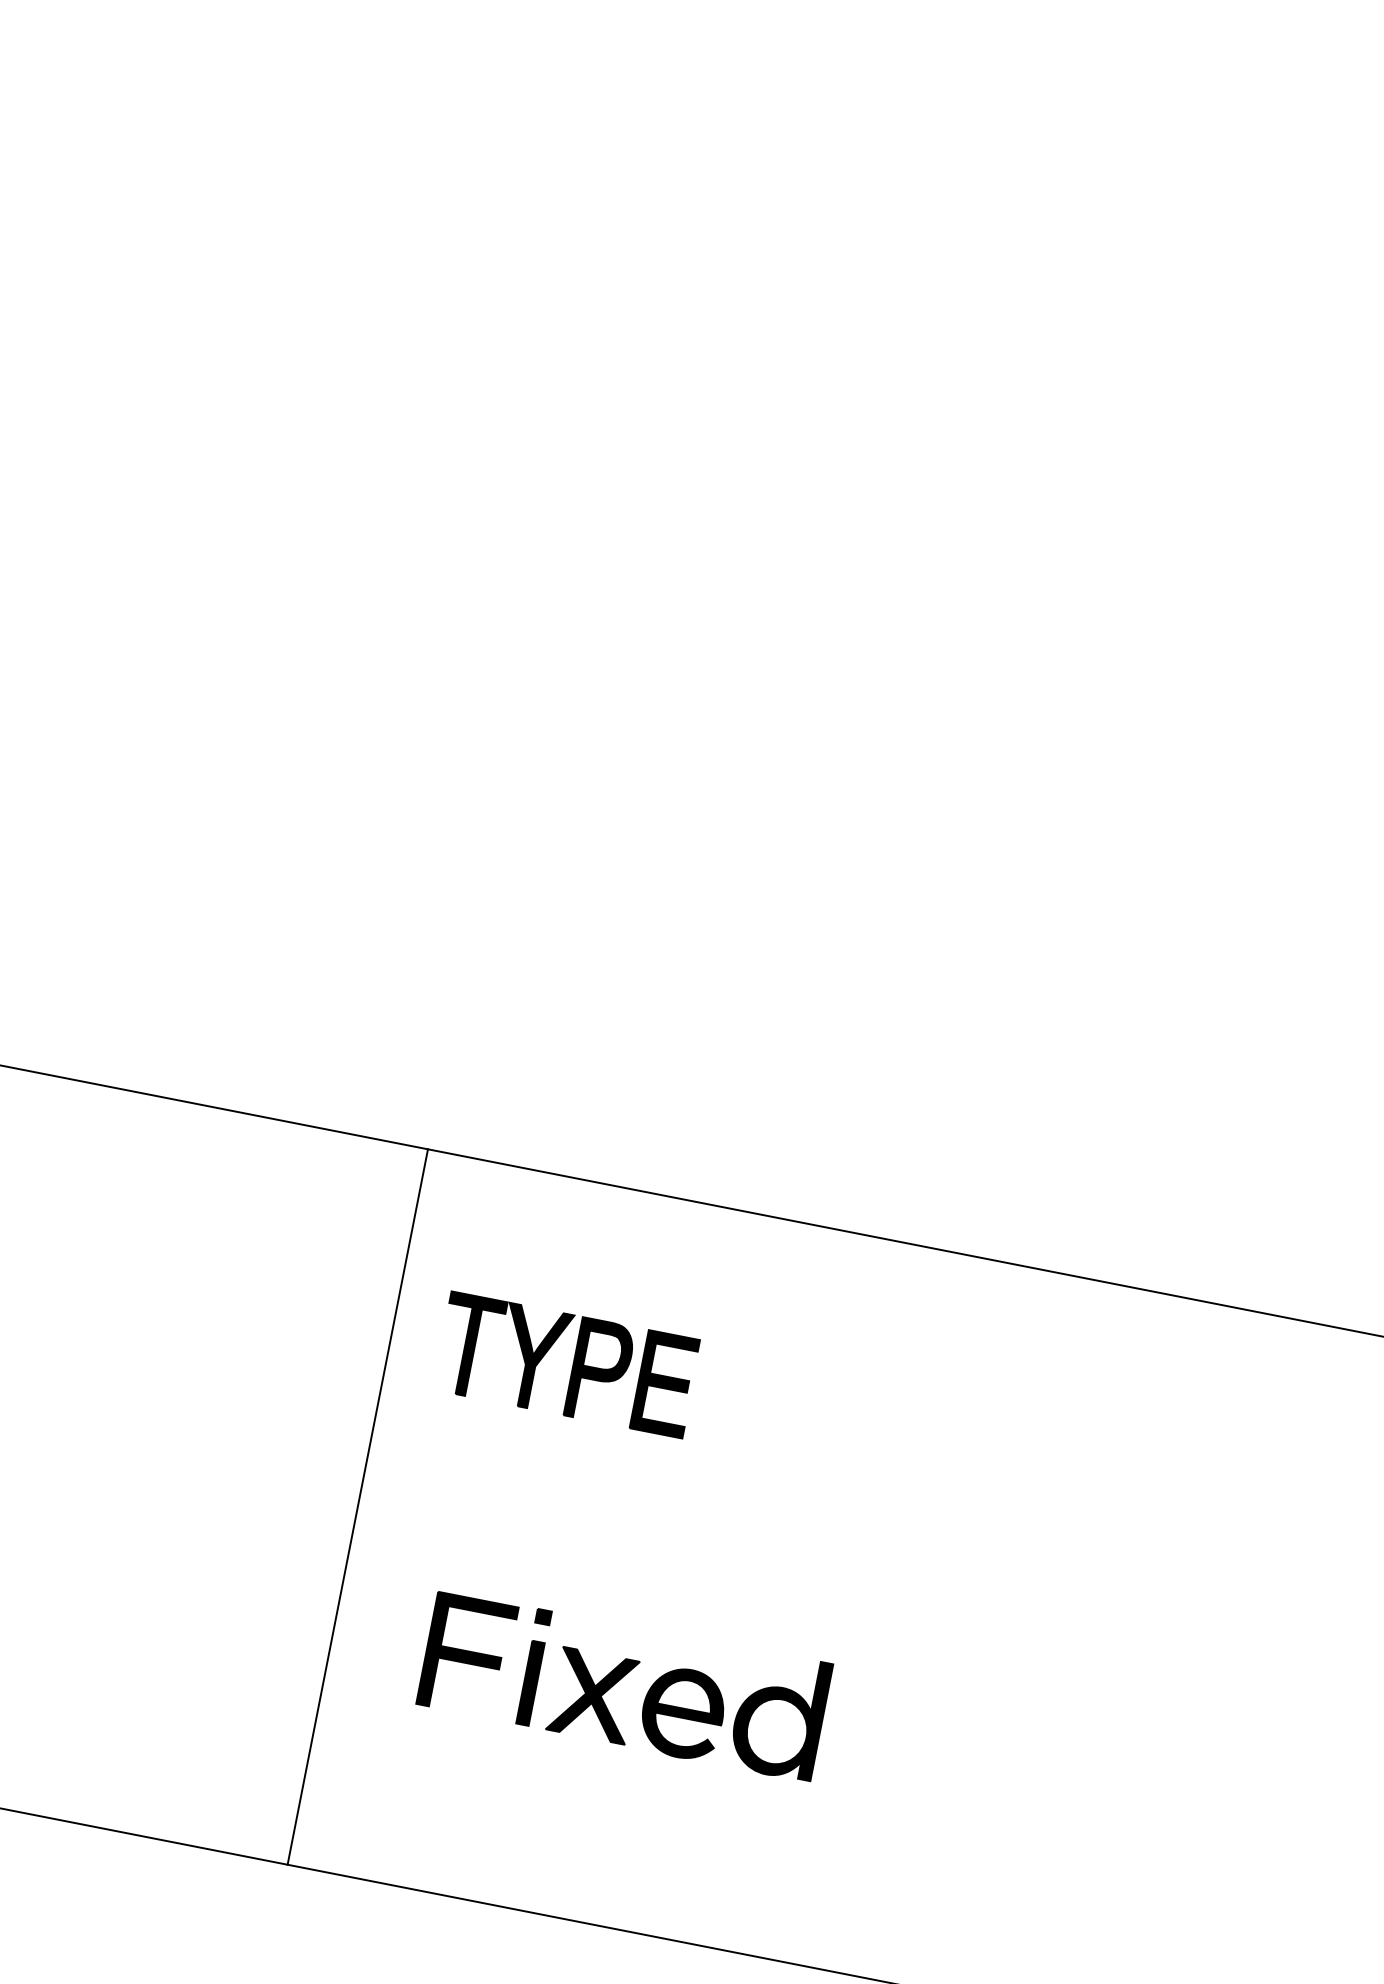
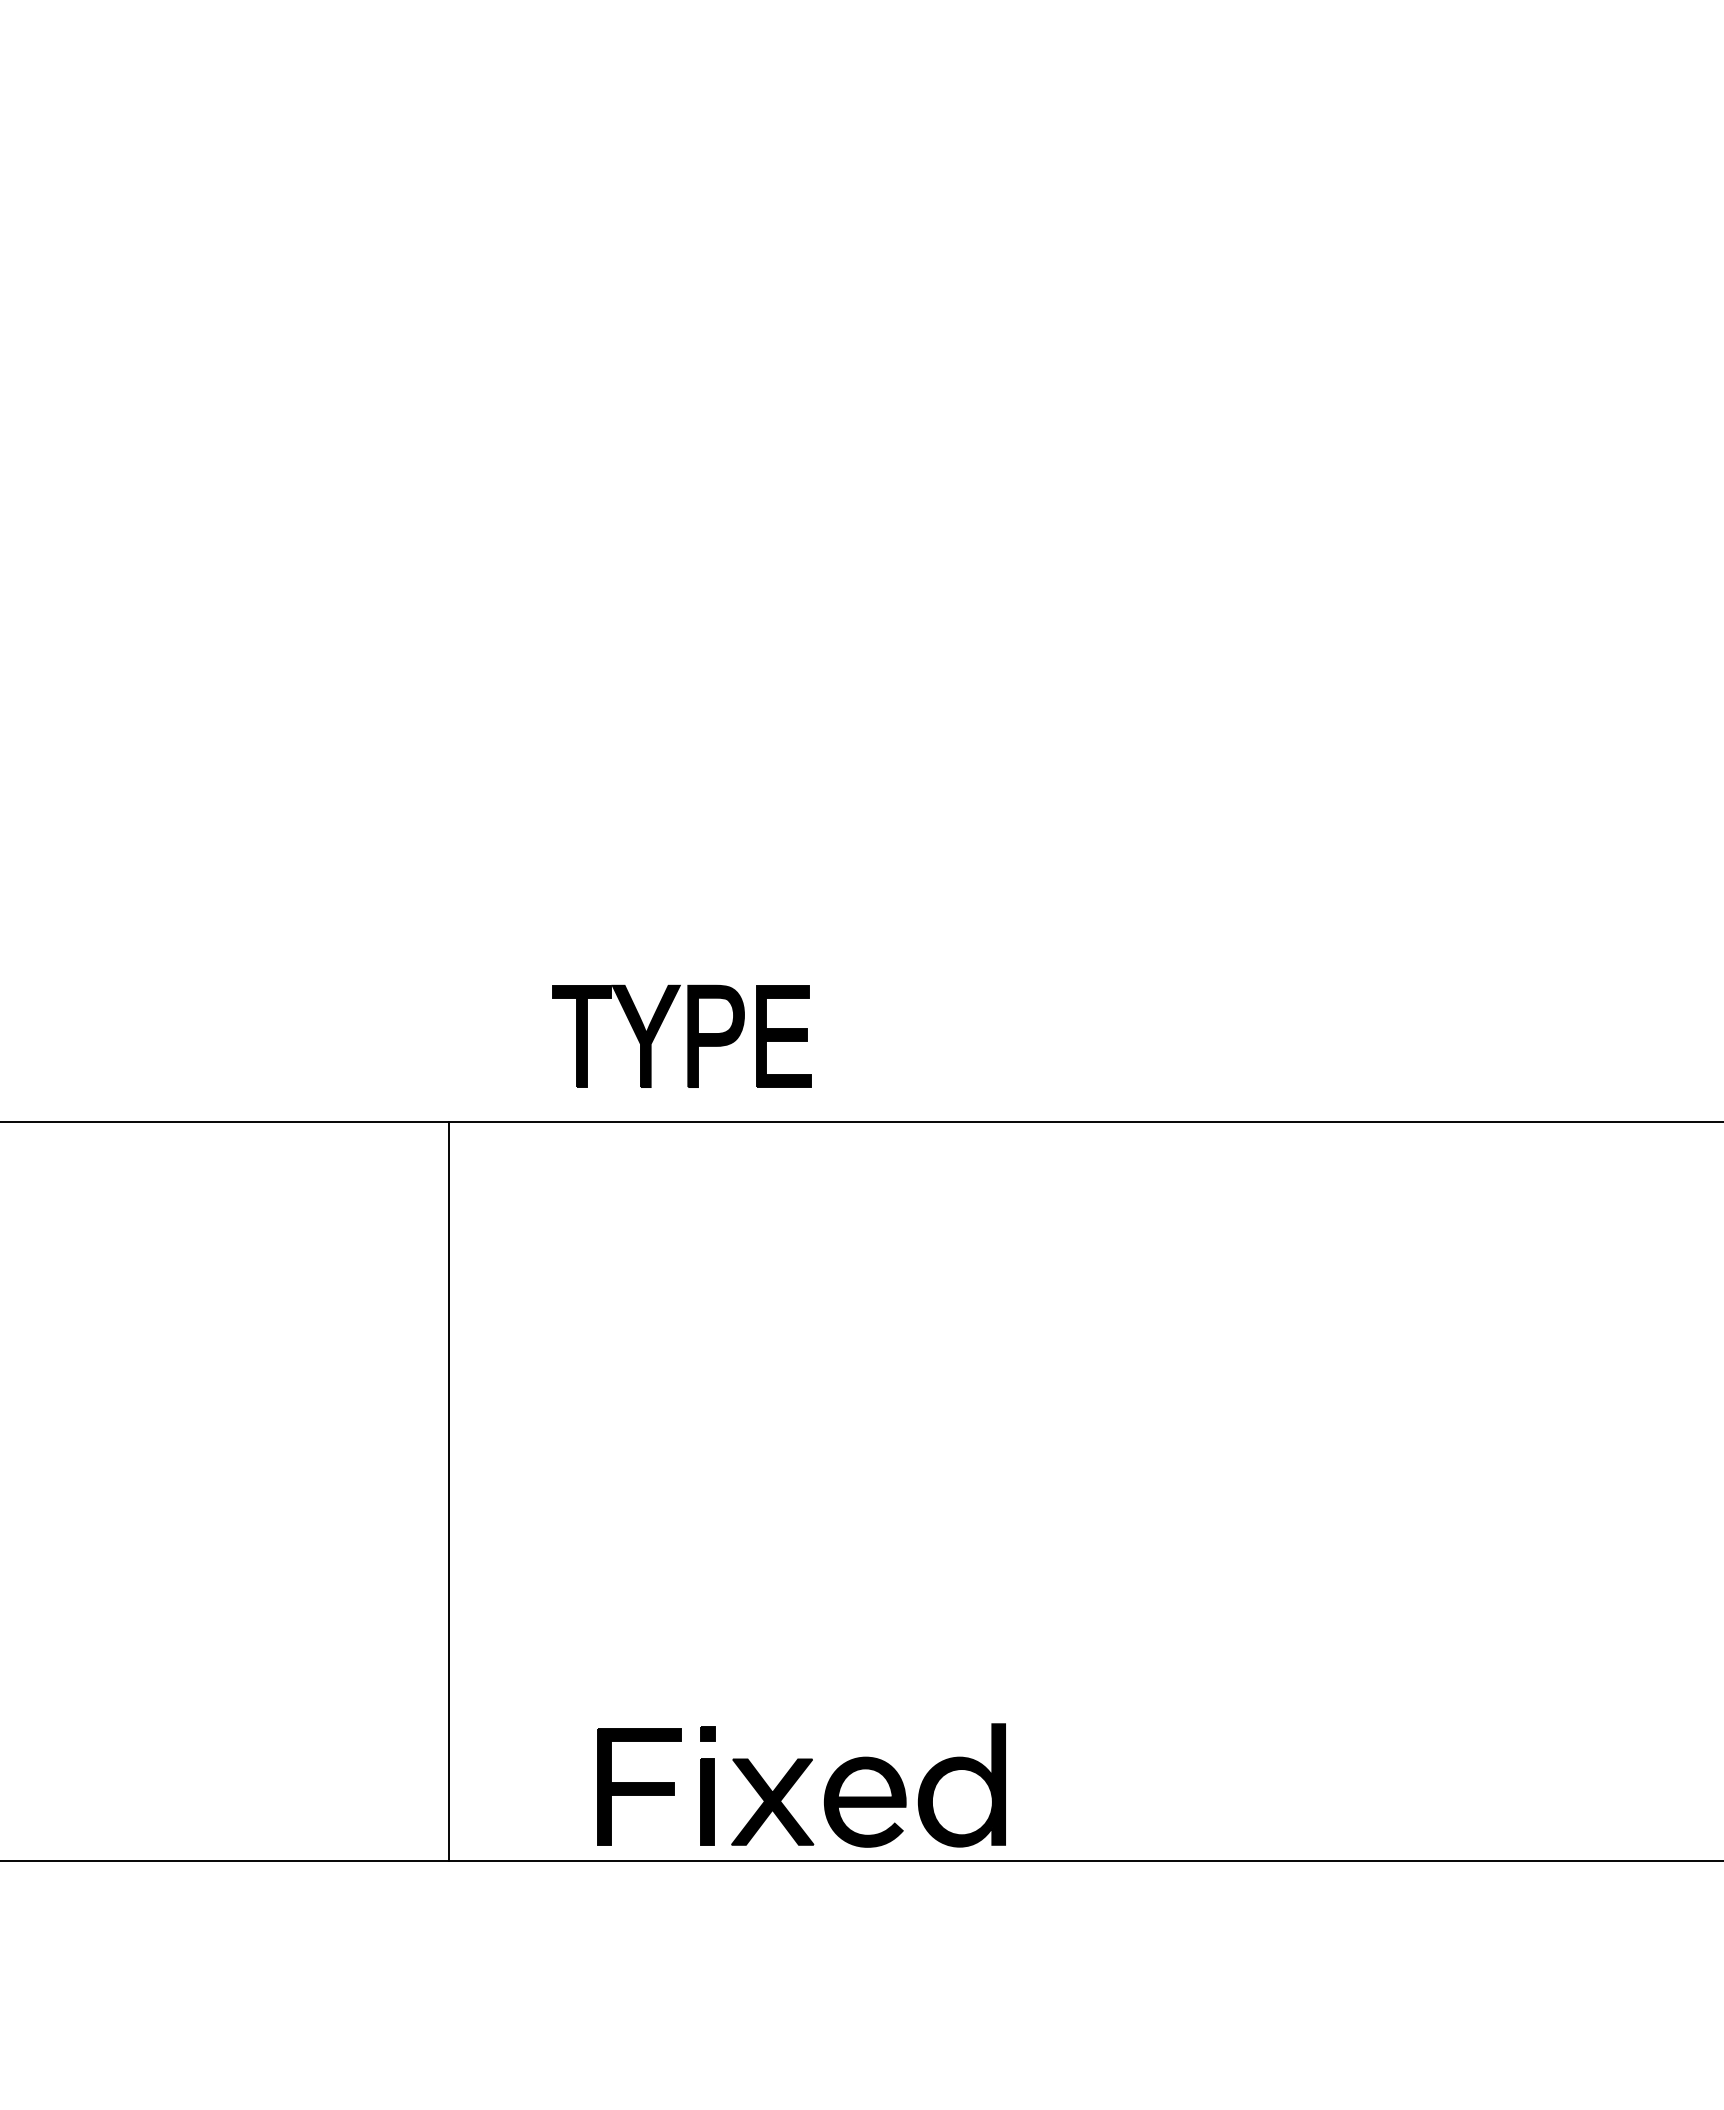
part: (566, 1363) -> (681, 1035), moved
line: (357, 1506) -> (448, 1491), moved
part: (621, 1679) -> (797, 1780), moved

